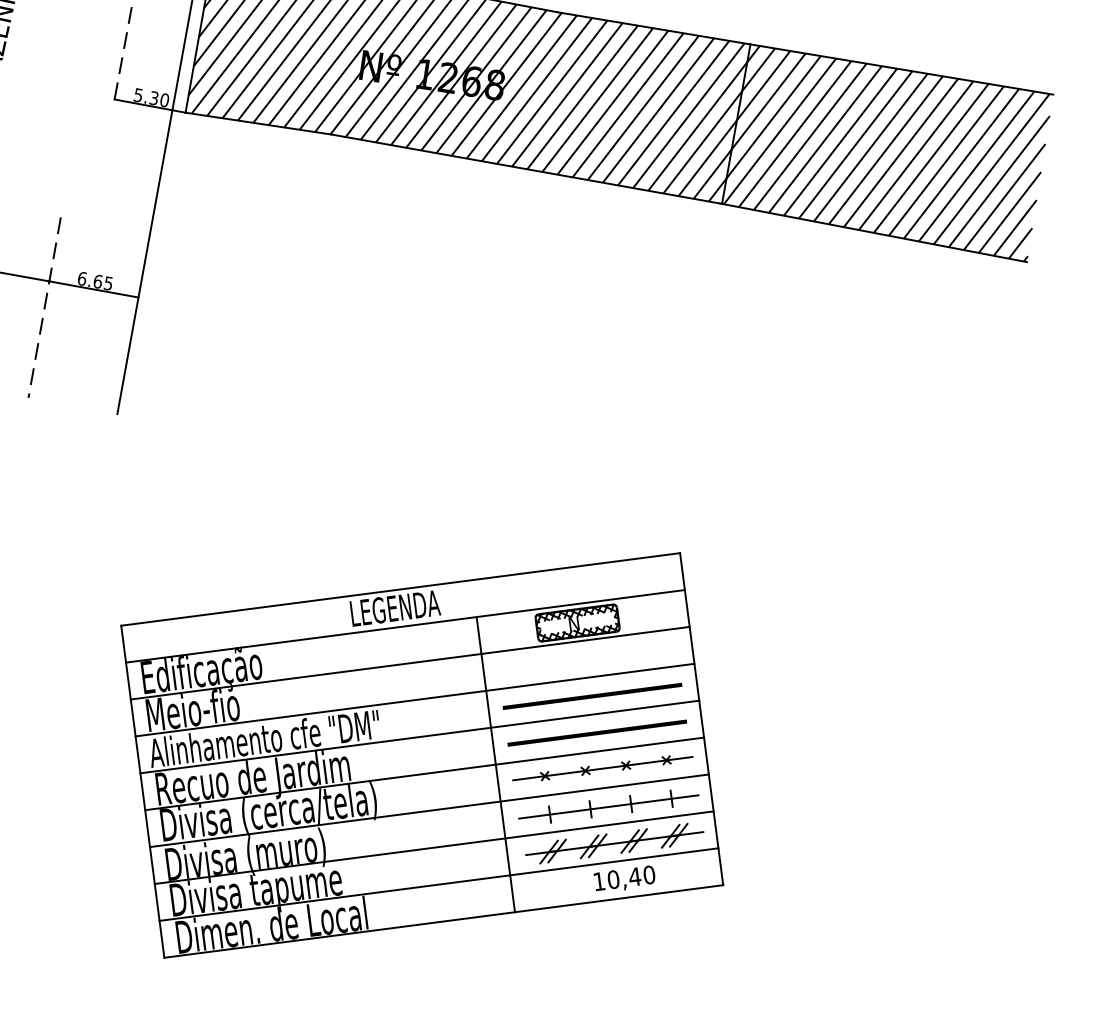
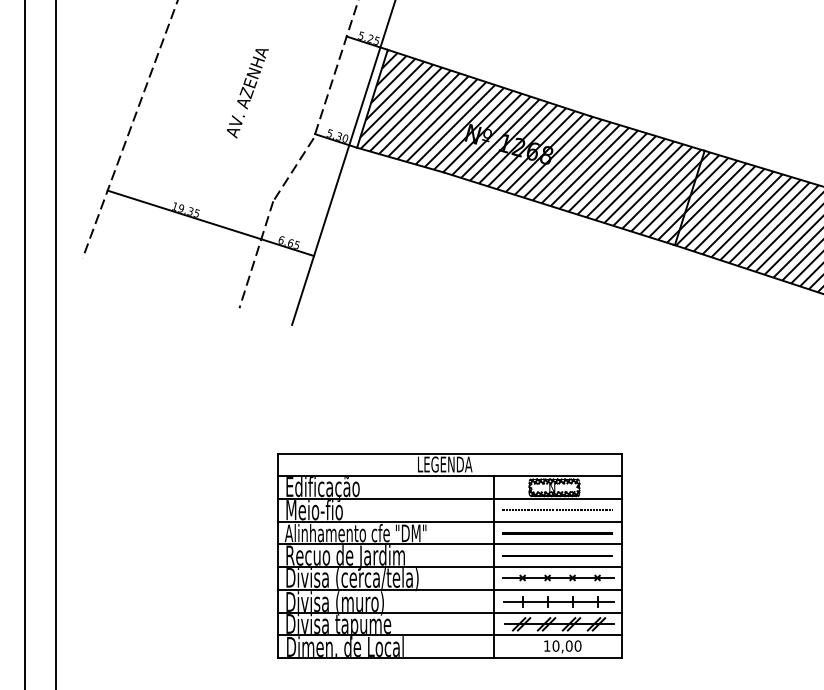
line: (86, 161) -> (293, 169), added
line: (587, 659) -> (557, 510), added
text: (633, 876) -> (568, 645), 10,40 -> 10,00

